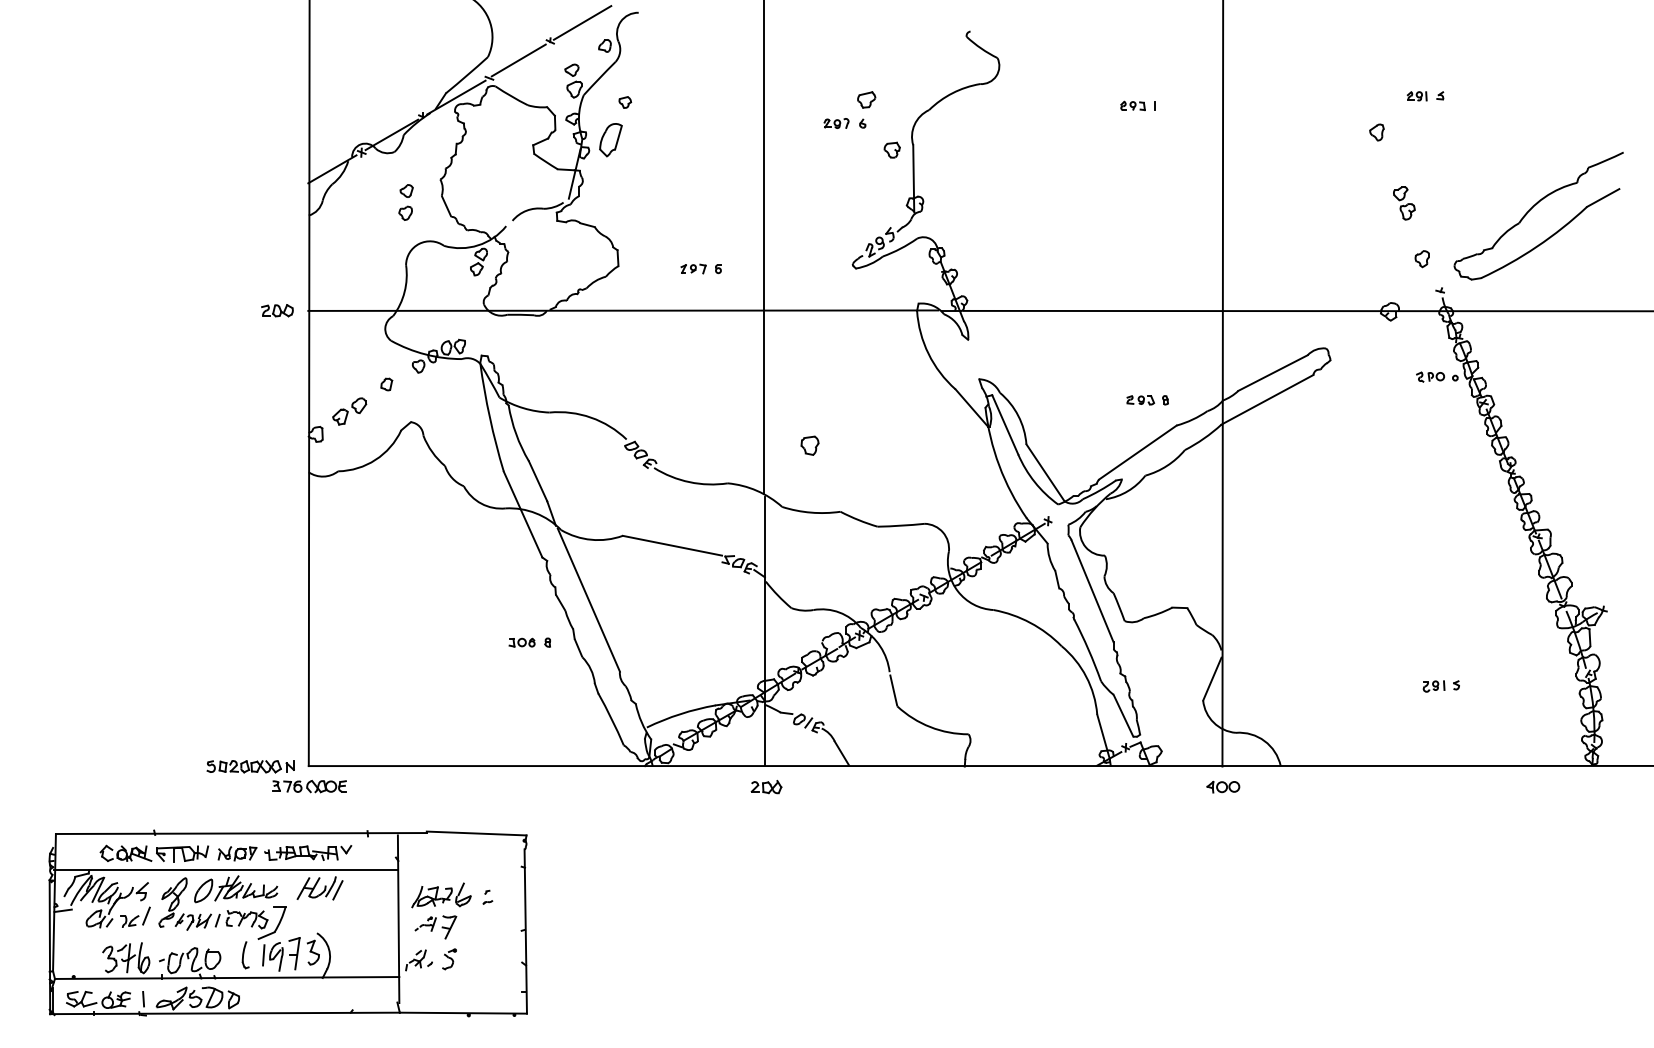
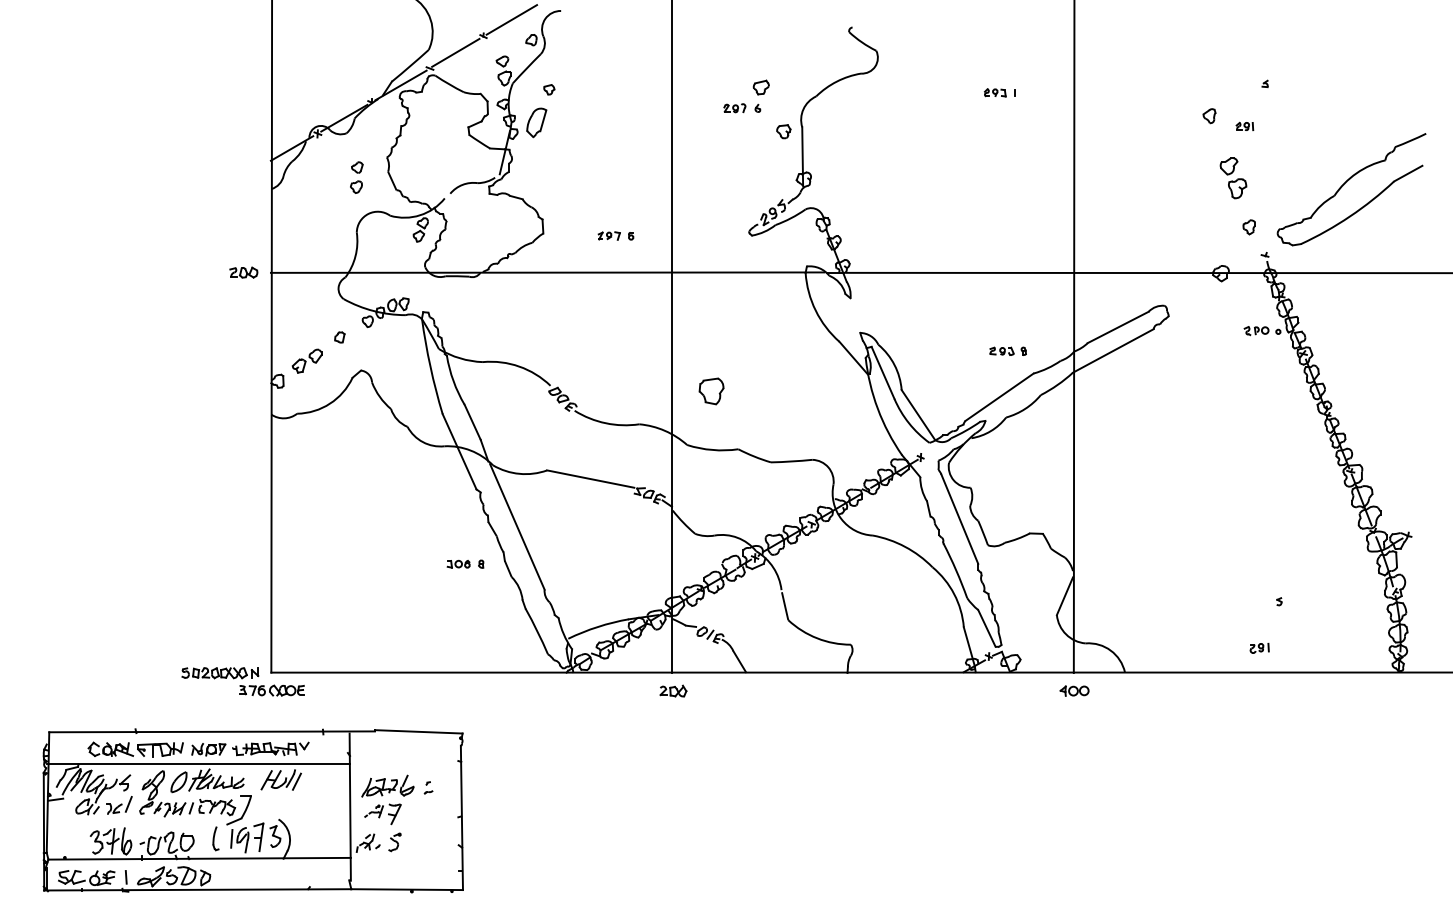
part: (1416, 96) -> (1244, 126), moved
part: (1404, 203) -> (1233, 178), size x1.4
part: (809, 445) -> (711, 391), size x1.6
part: (1433, 686) -> (1259, 648), moved

